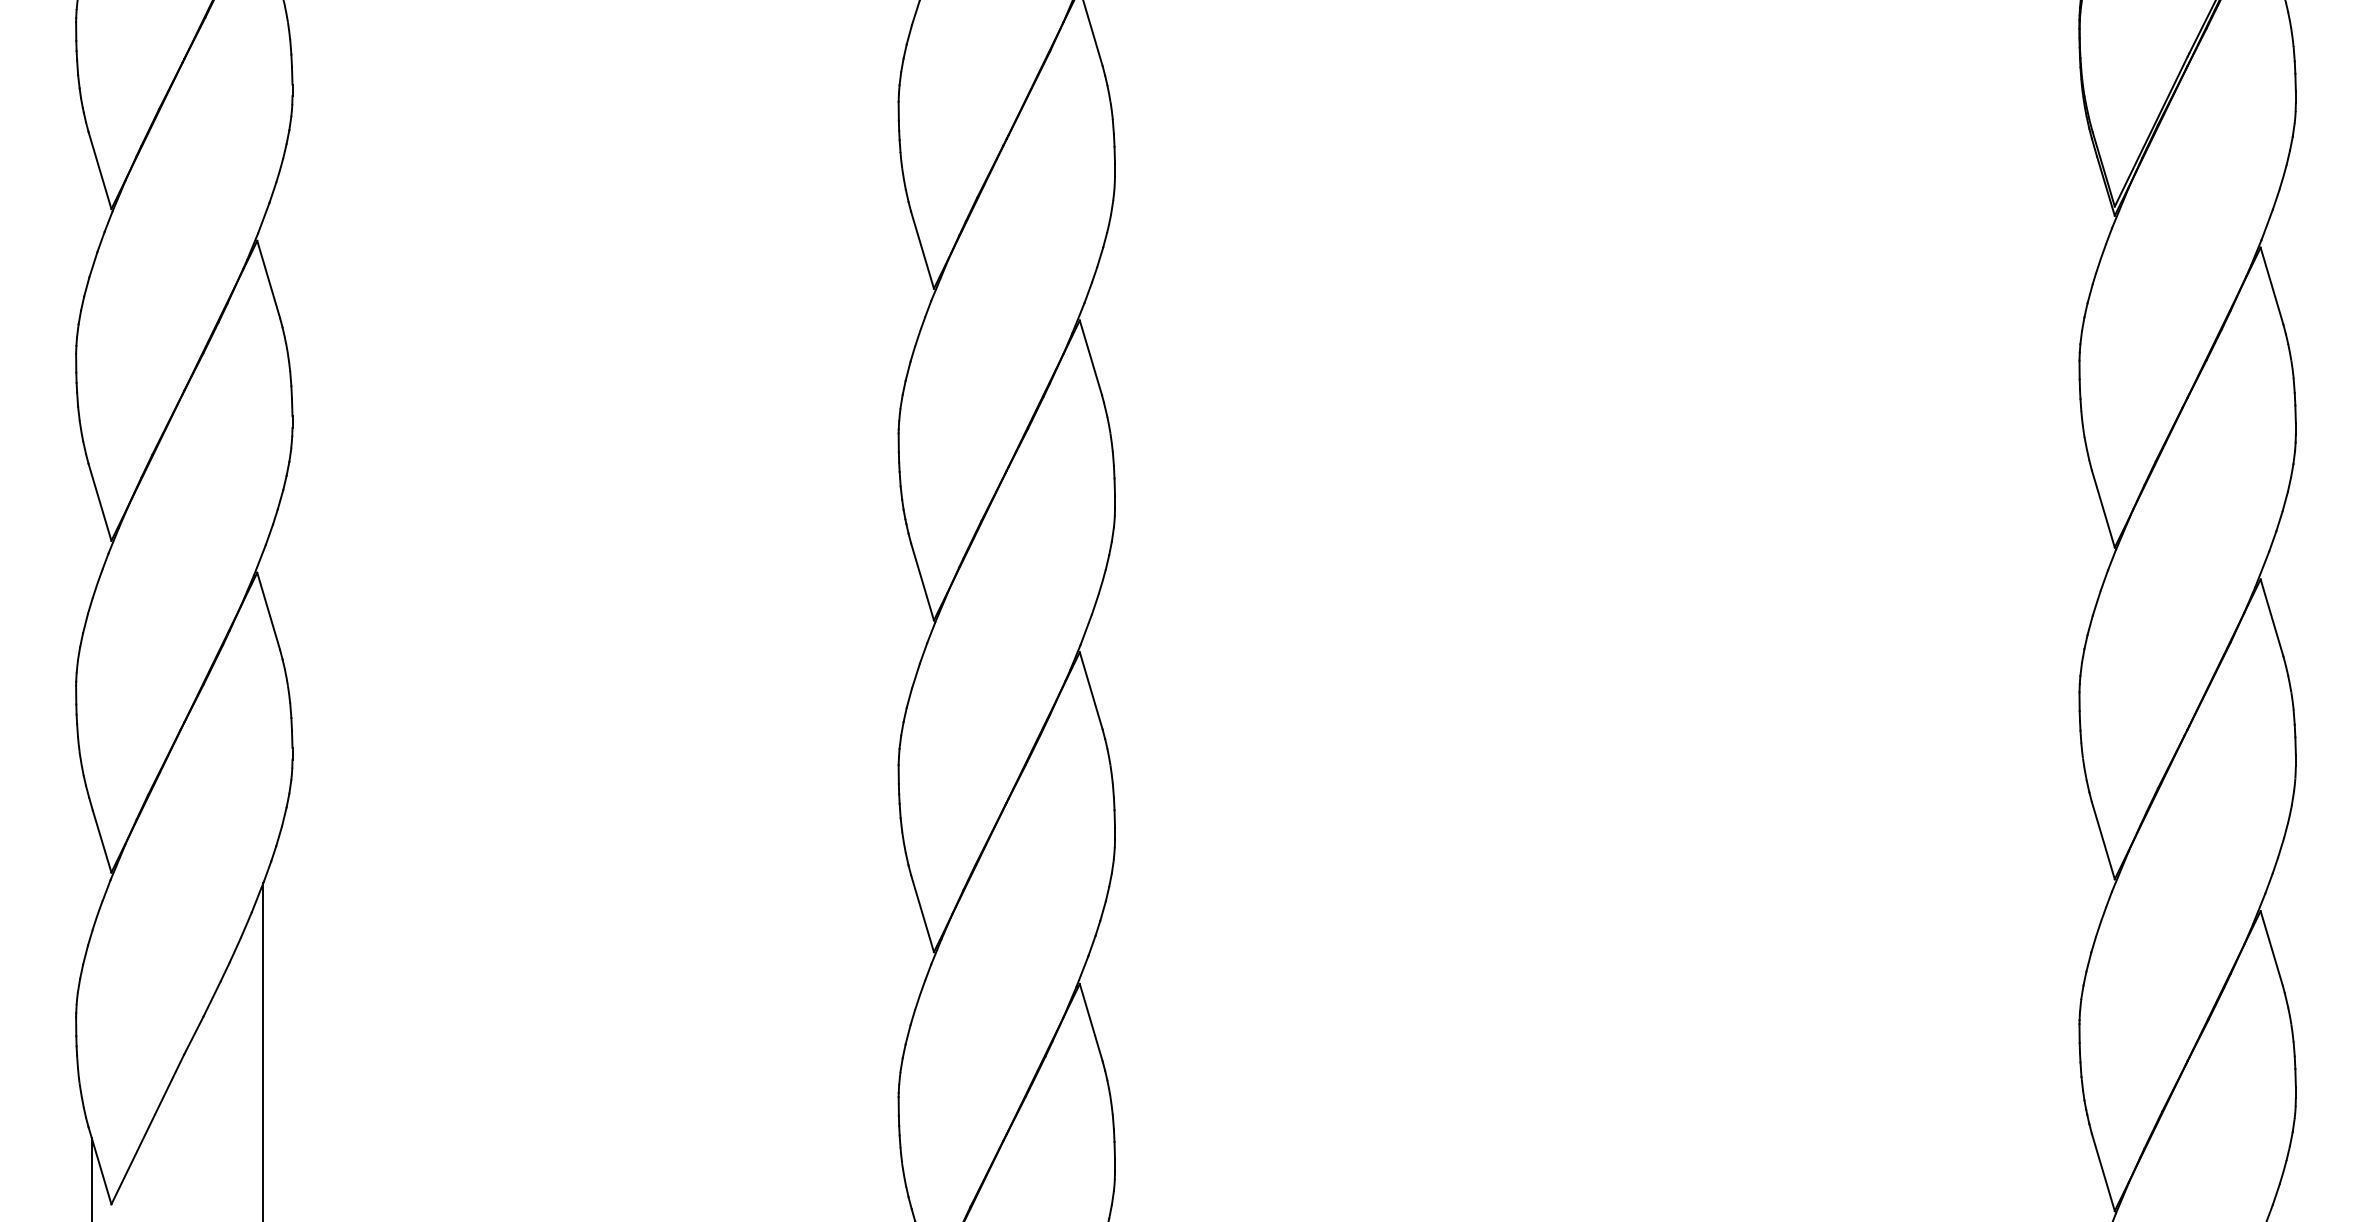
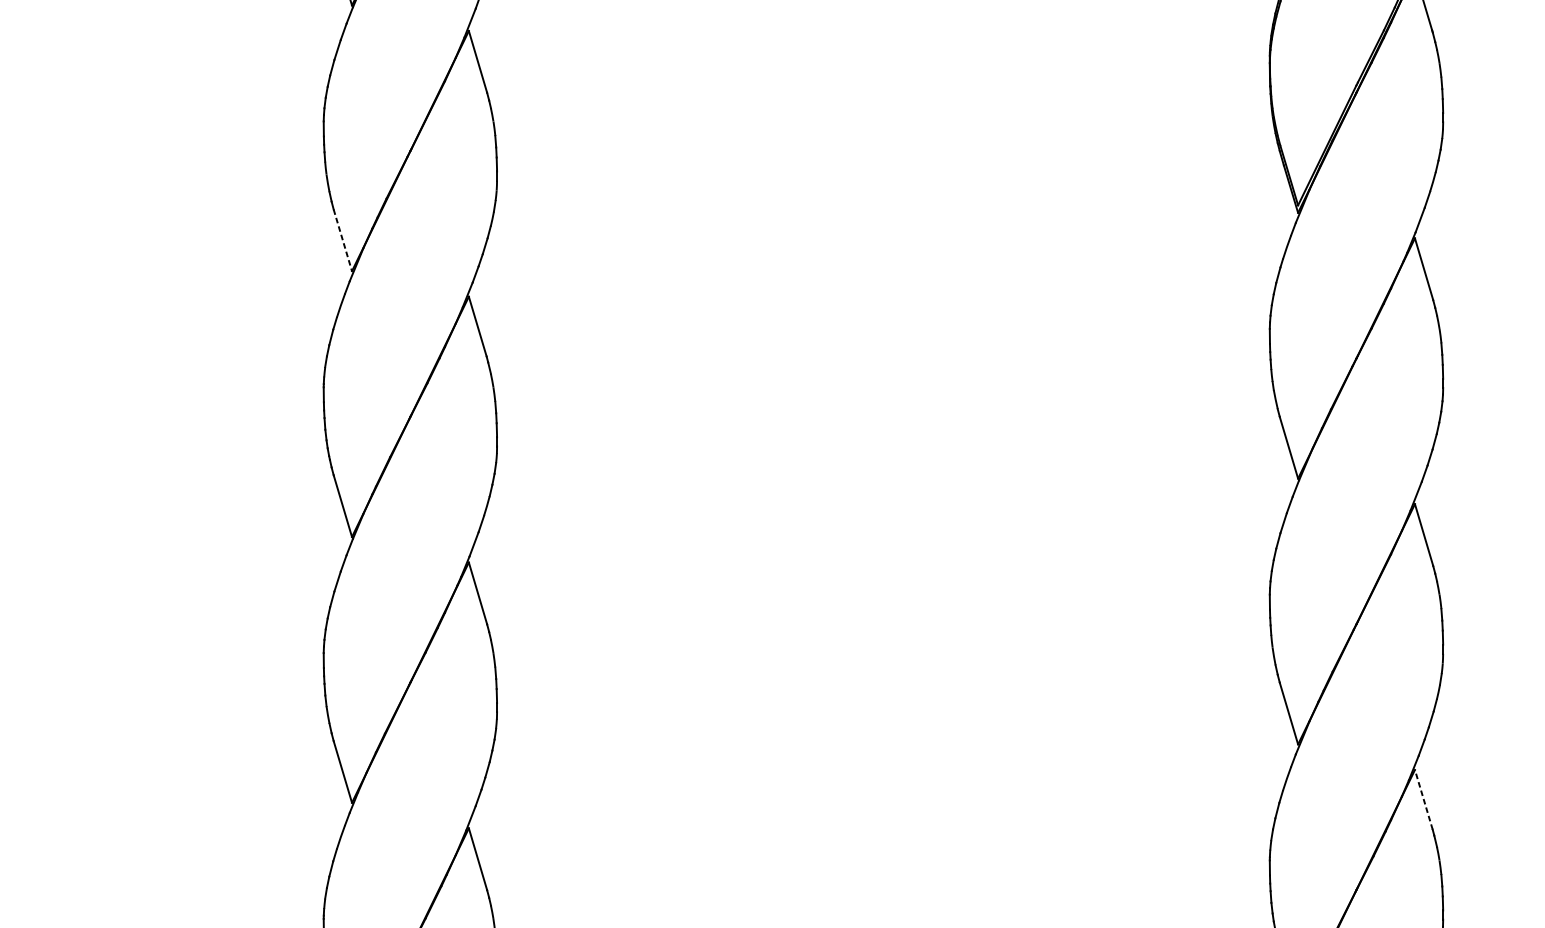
line: (922, 250) -> (342, 240), solid -> dashed
line: (2271, 948) -> (1423, 799), solid -> dashed

